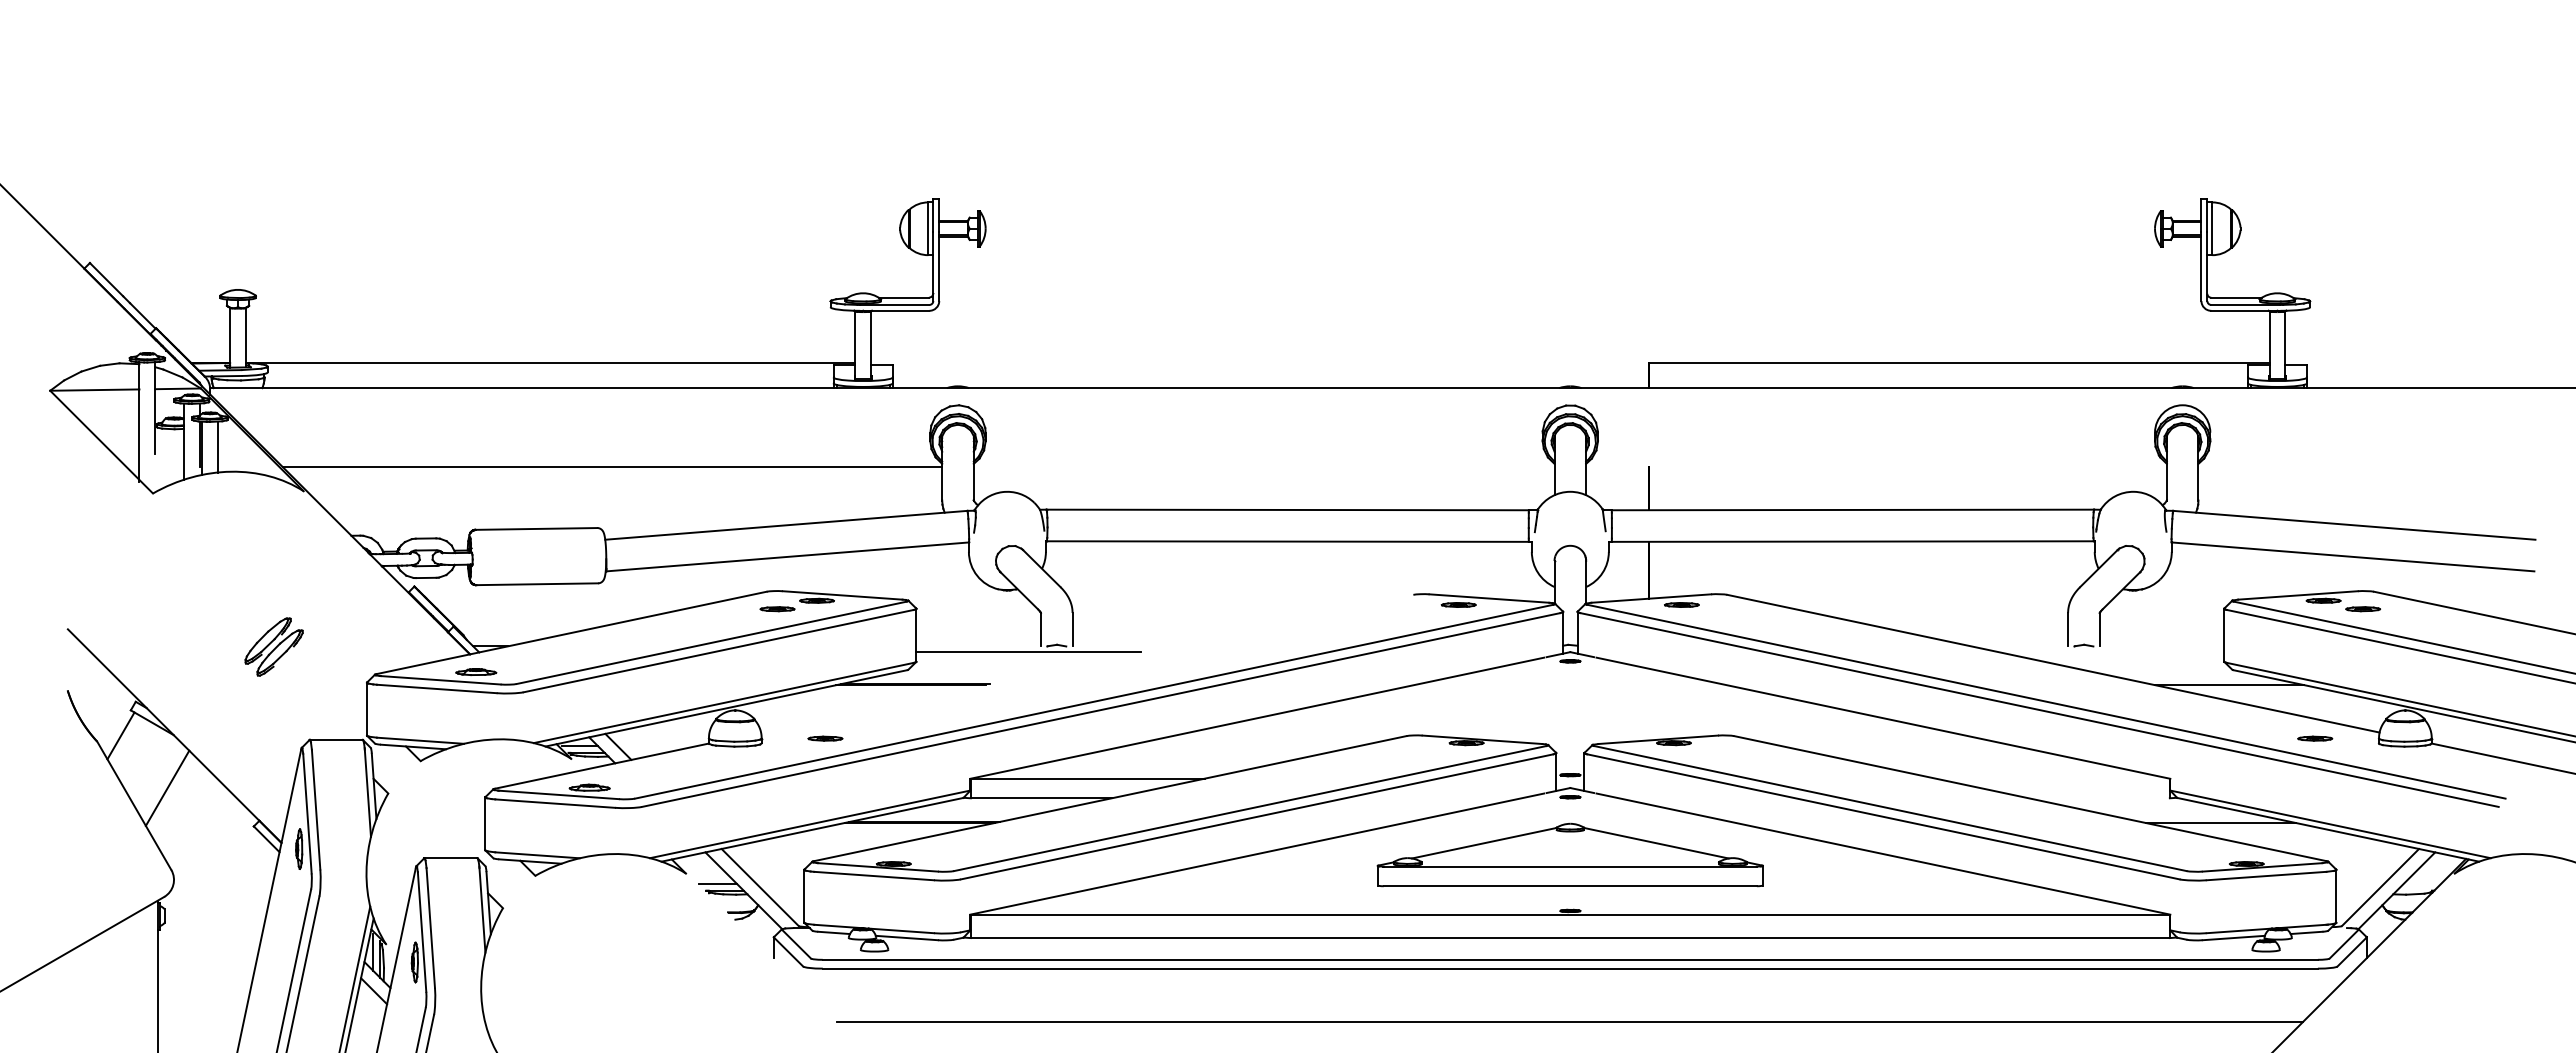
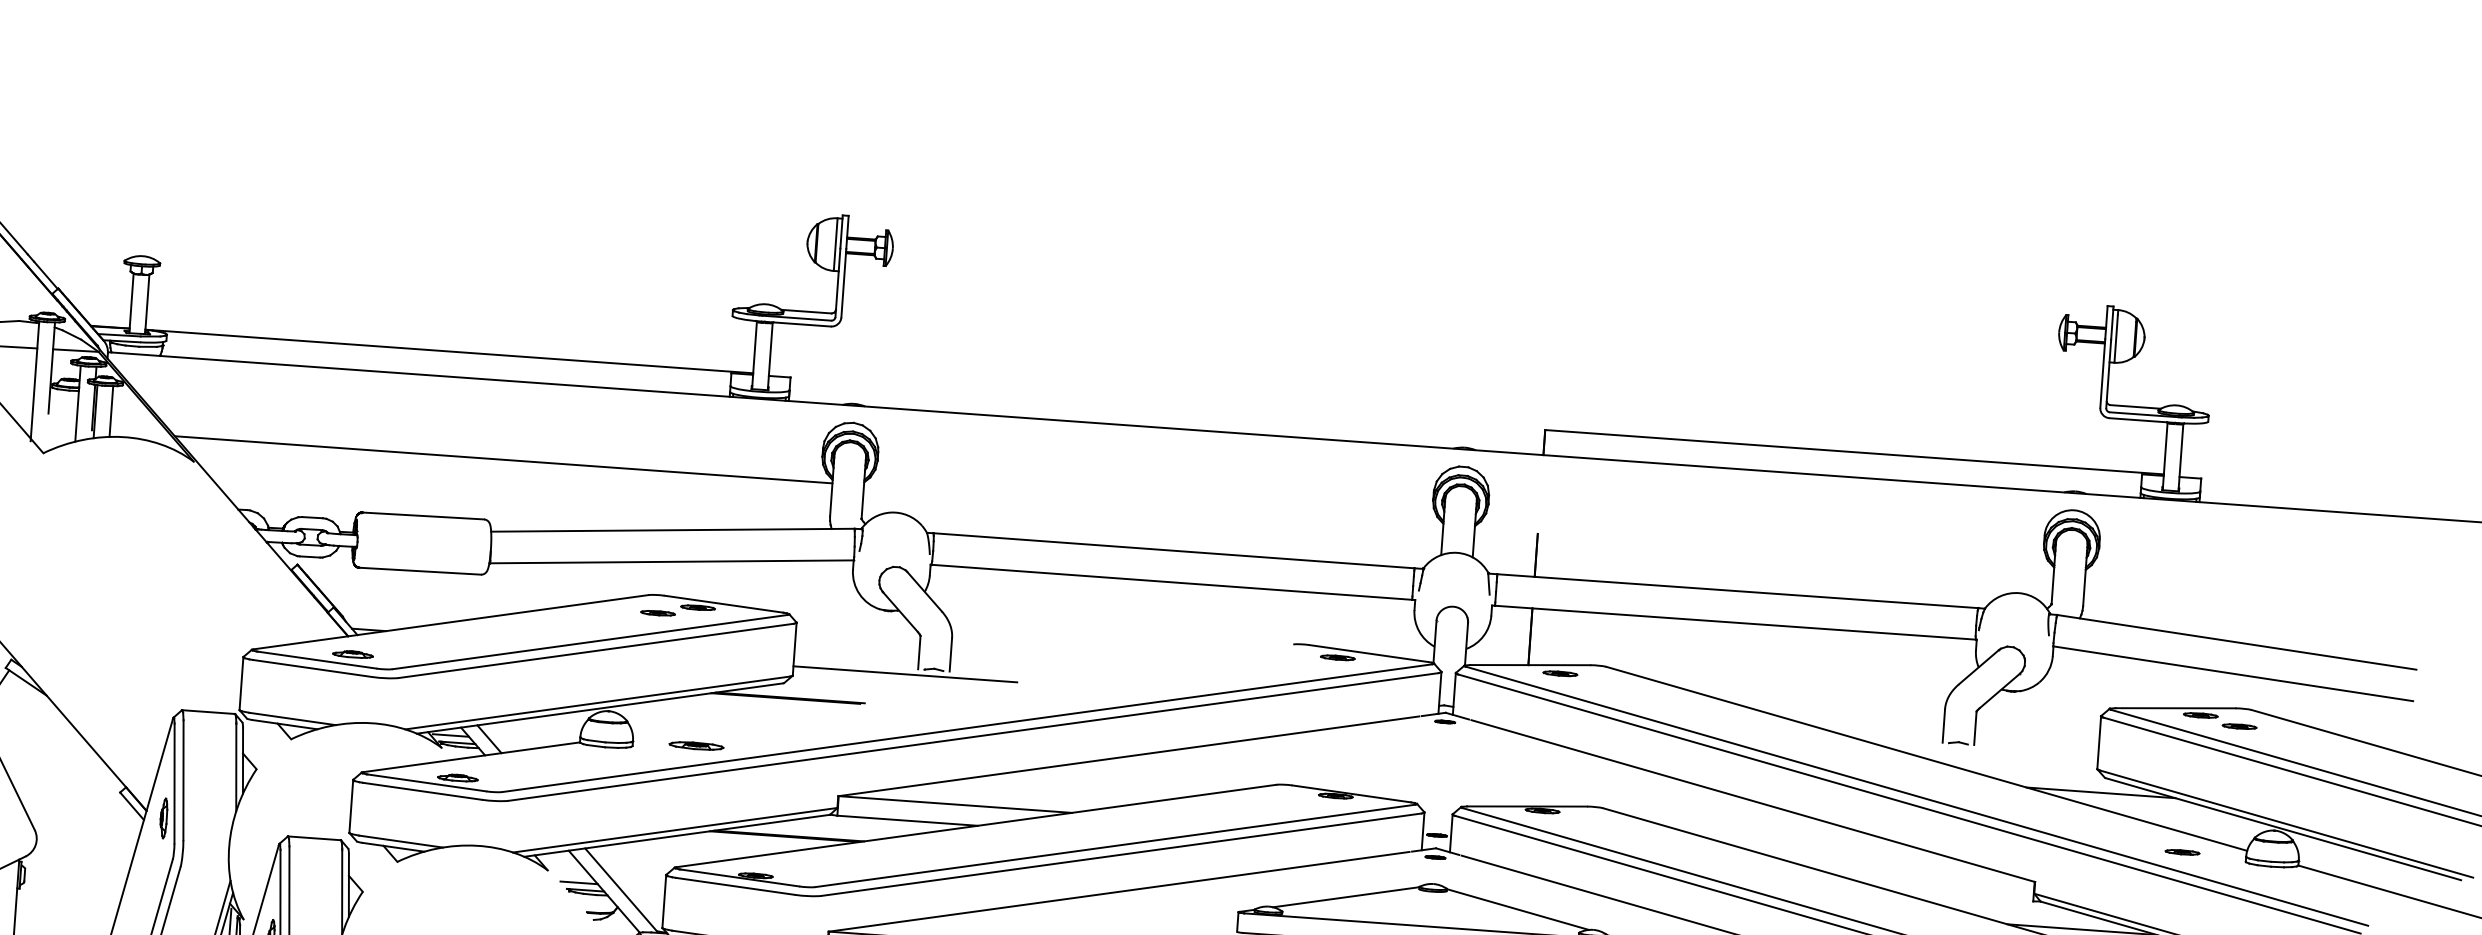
part: (273, 646) -> (152, 614), removed
part: (825, 738) -> (696, 745), size x1.6
line: (167, 787) -> (36, 747), removed

